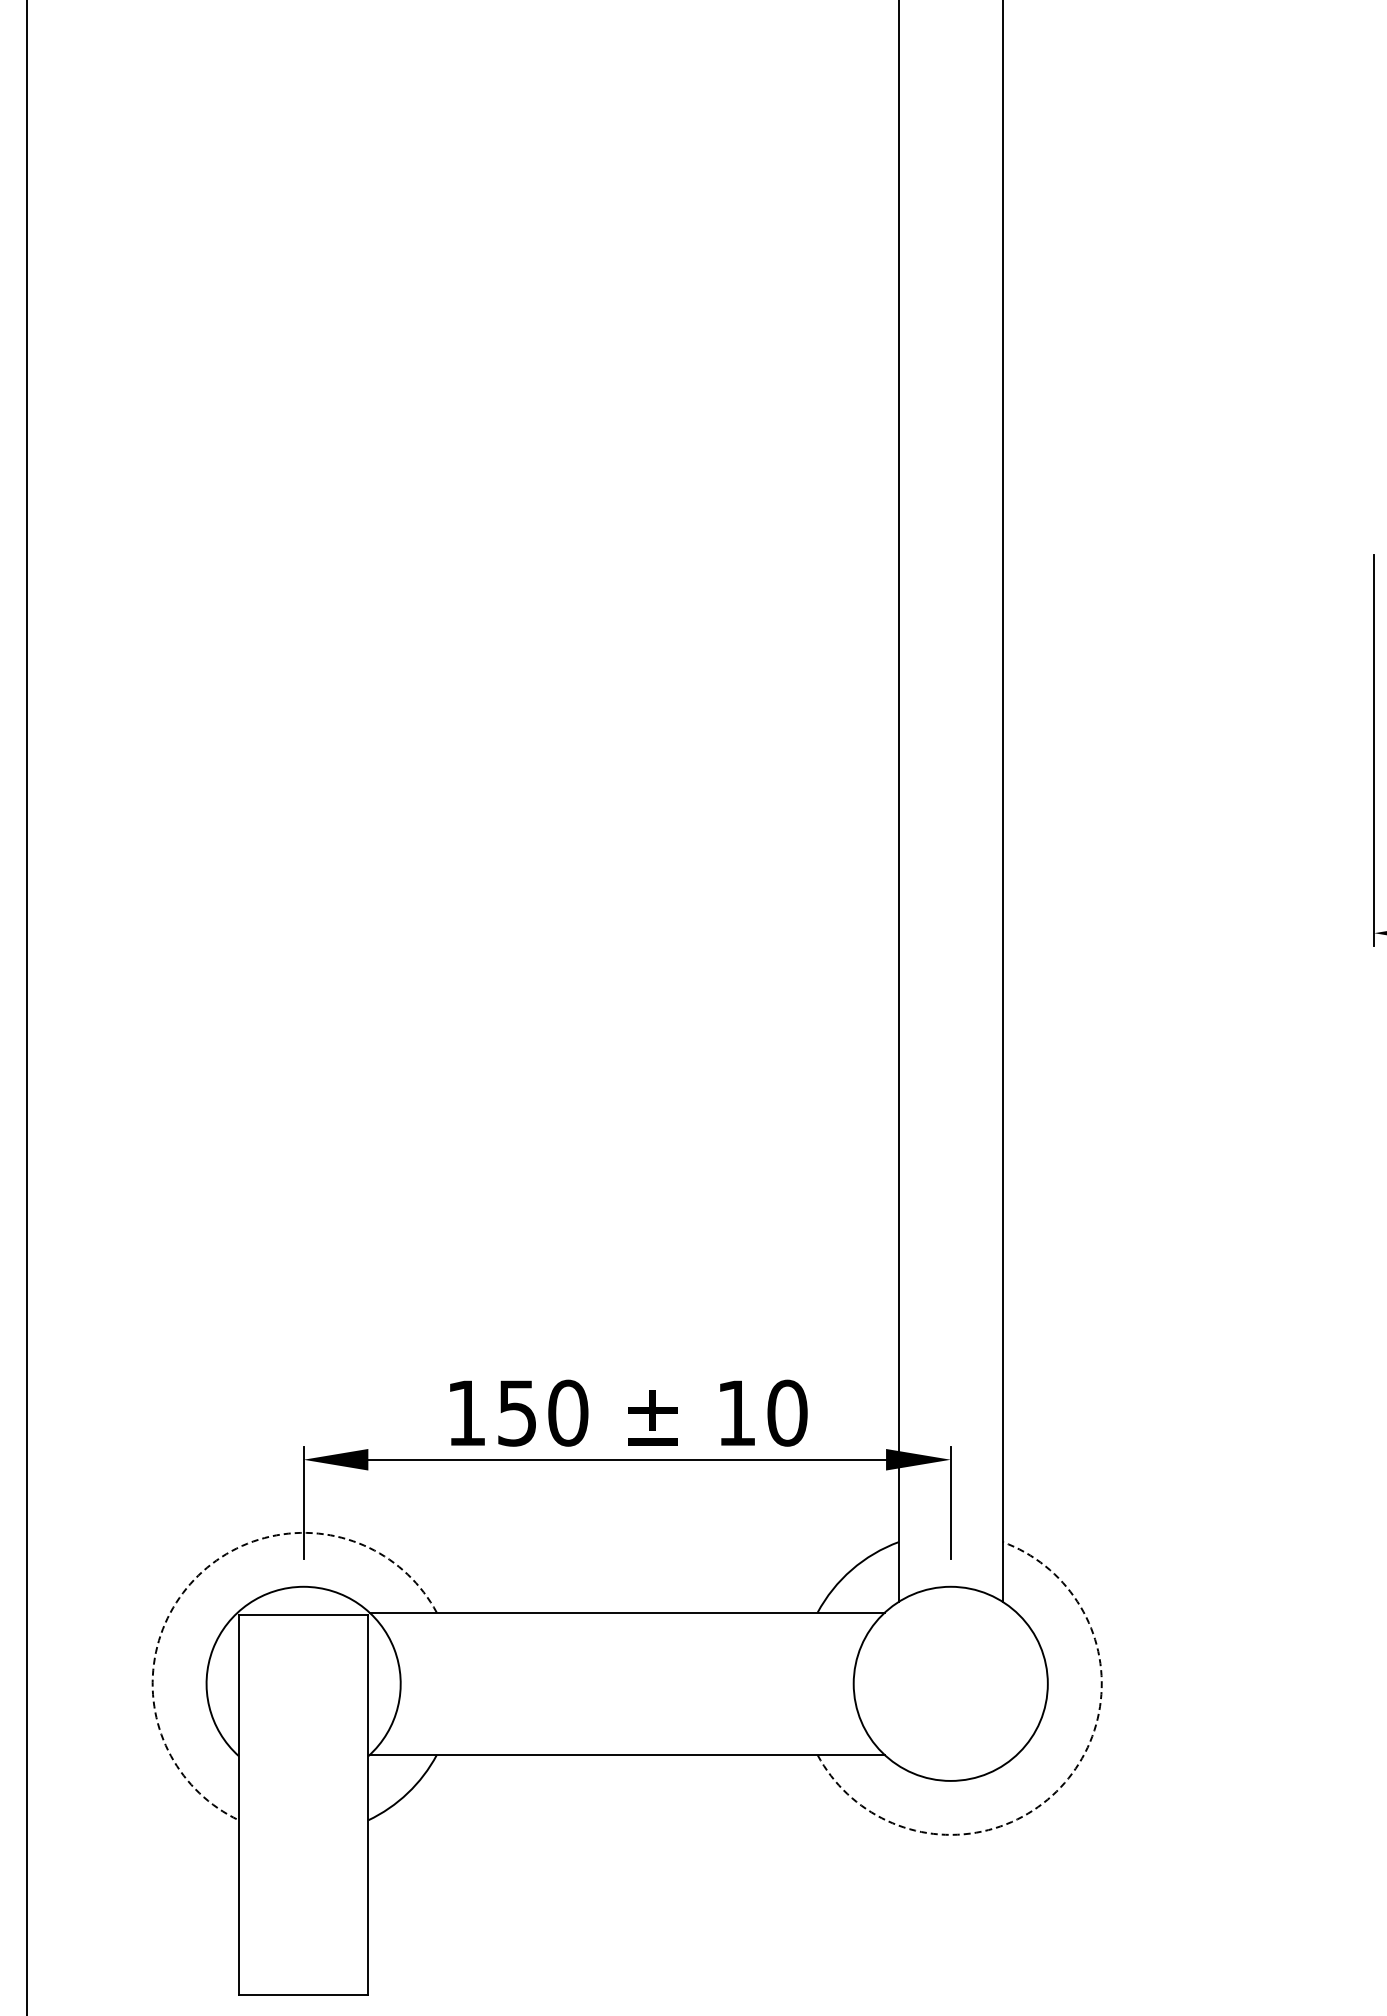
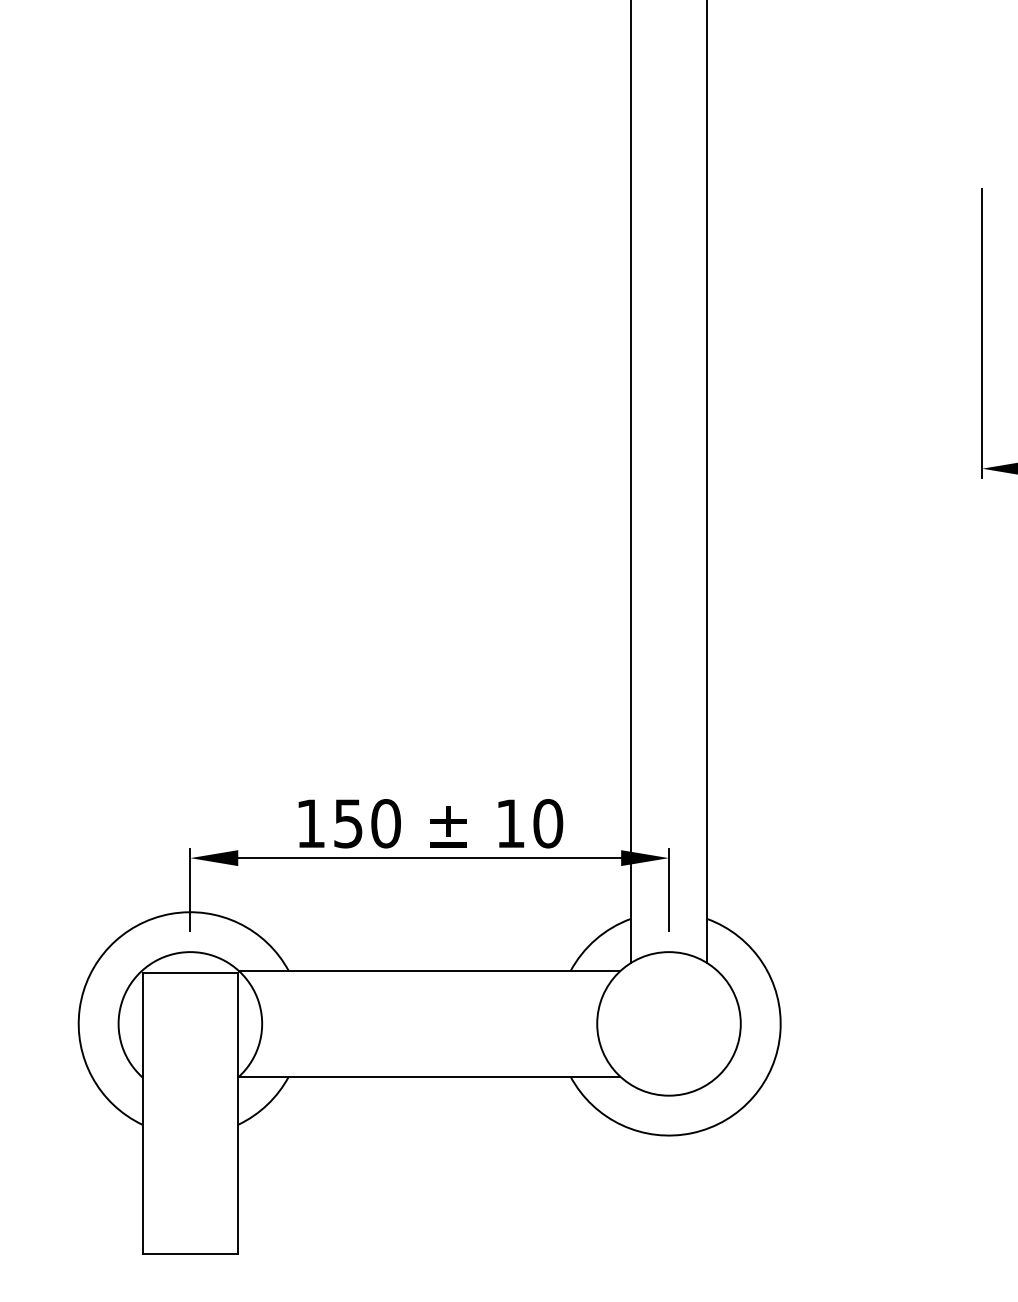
arc: (194, 1579) -> (109, 946), dashed -> solid
arc: (1064, 1782) -> (753, 1096), dashed -> solid

